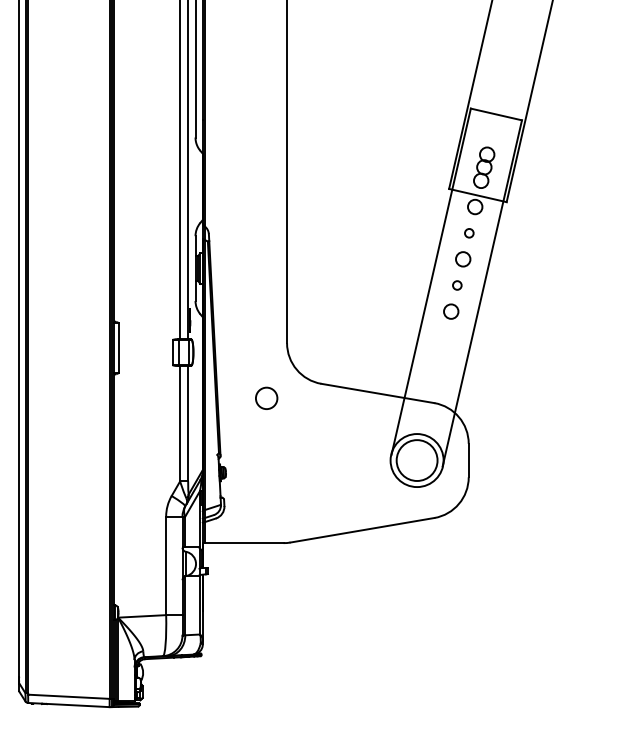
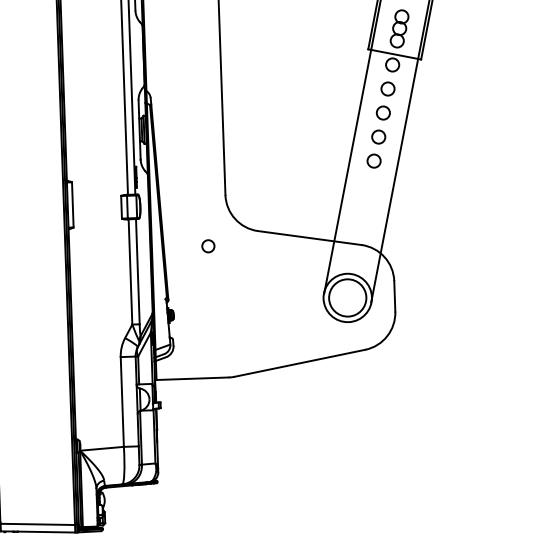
circle: (469, 233) -> (388, 89), size x1.67
circle: (457, 285) -> (378, 137), size x1.67
circle: (265, 398) -> (207, 246), size x0.62

